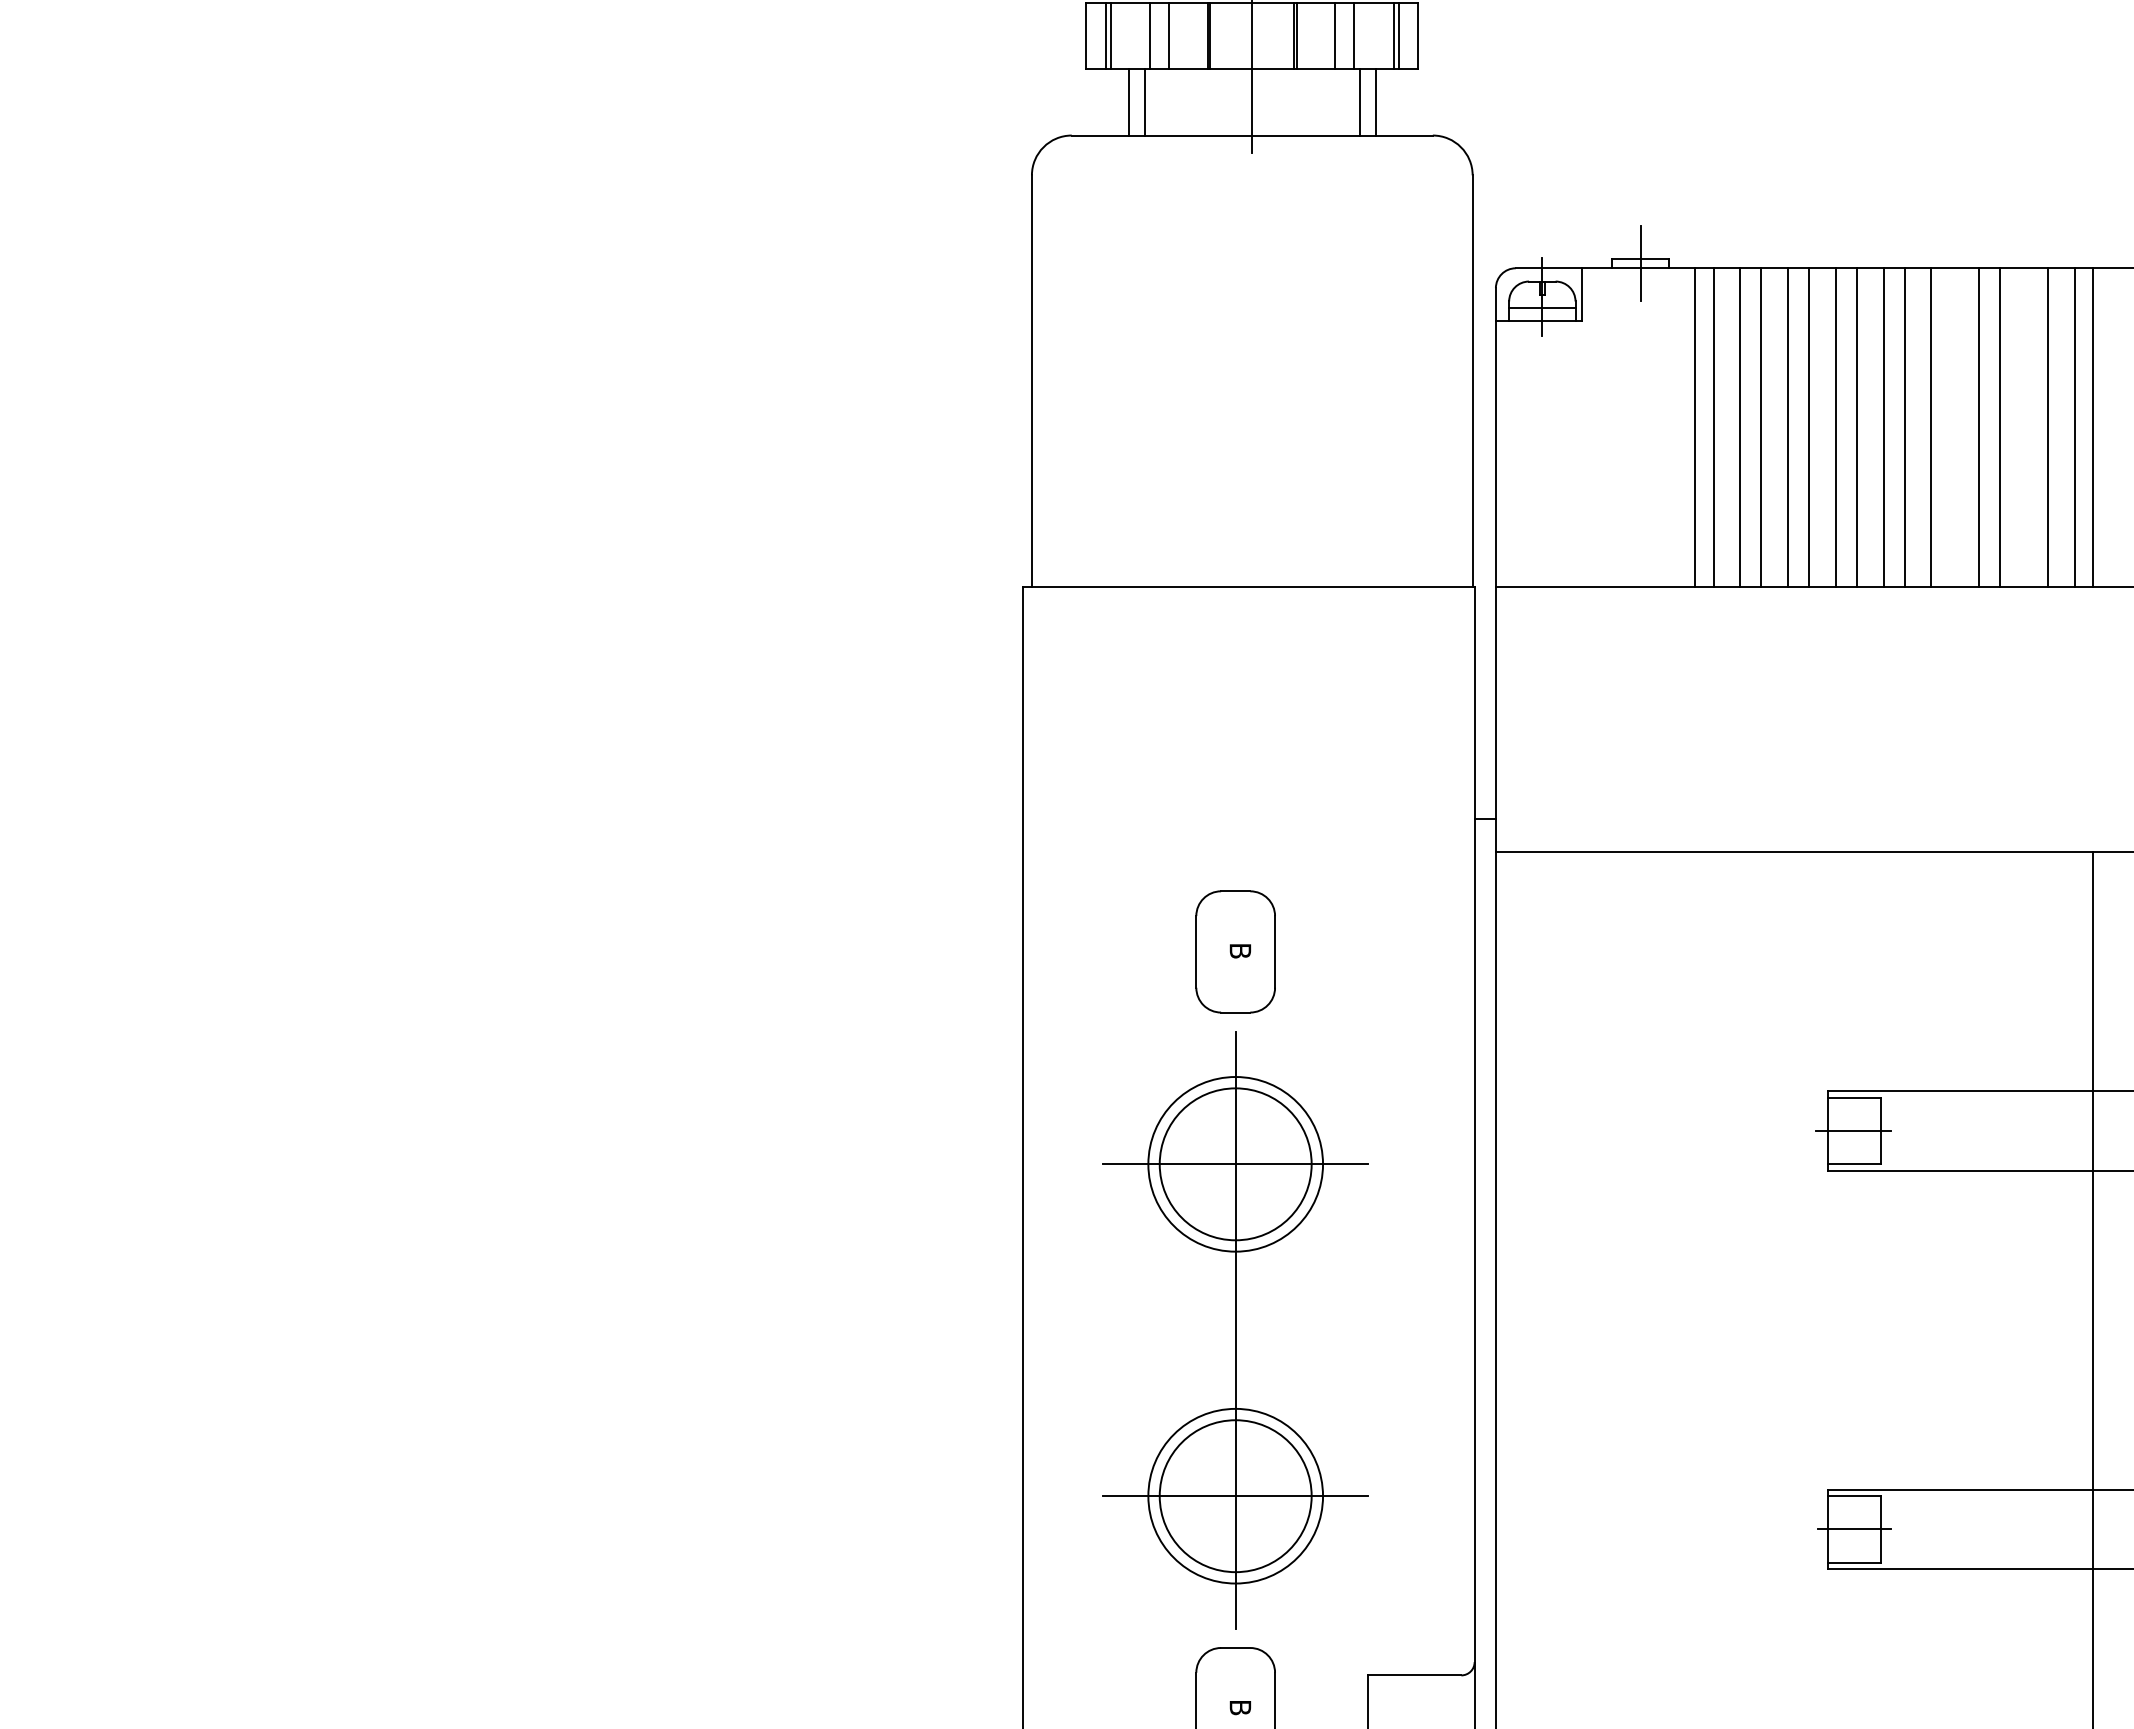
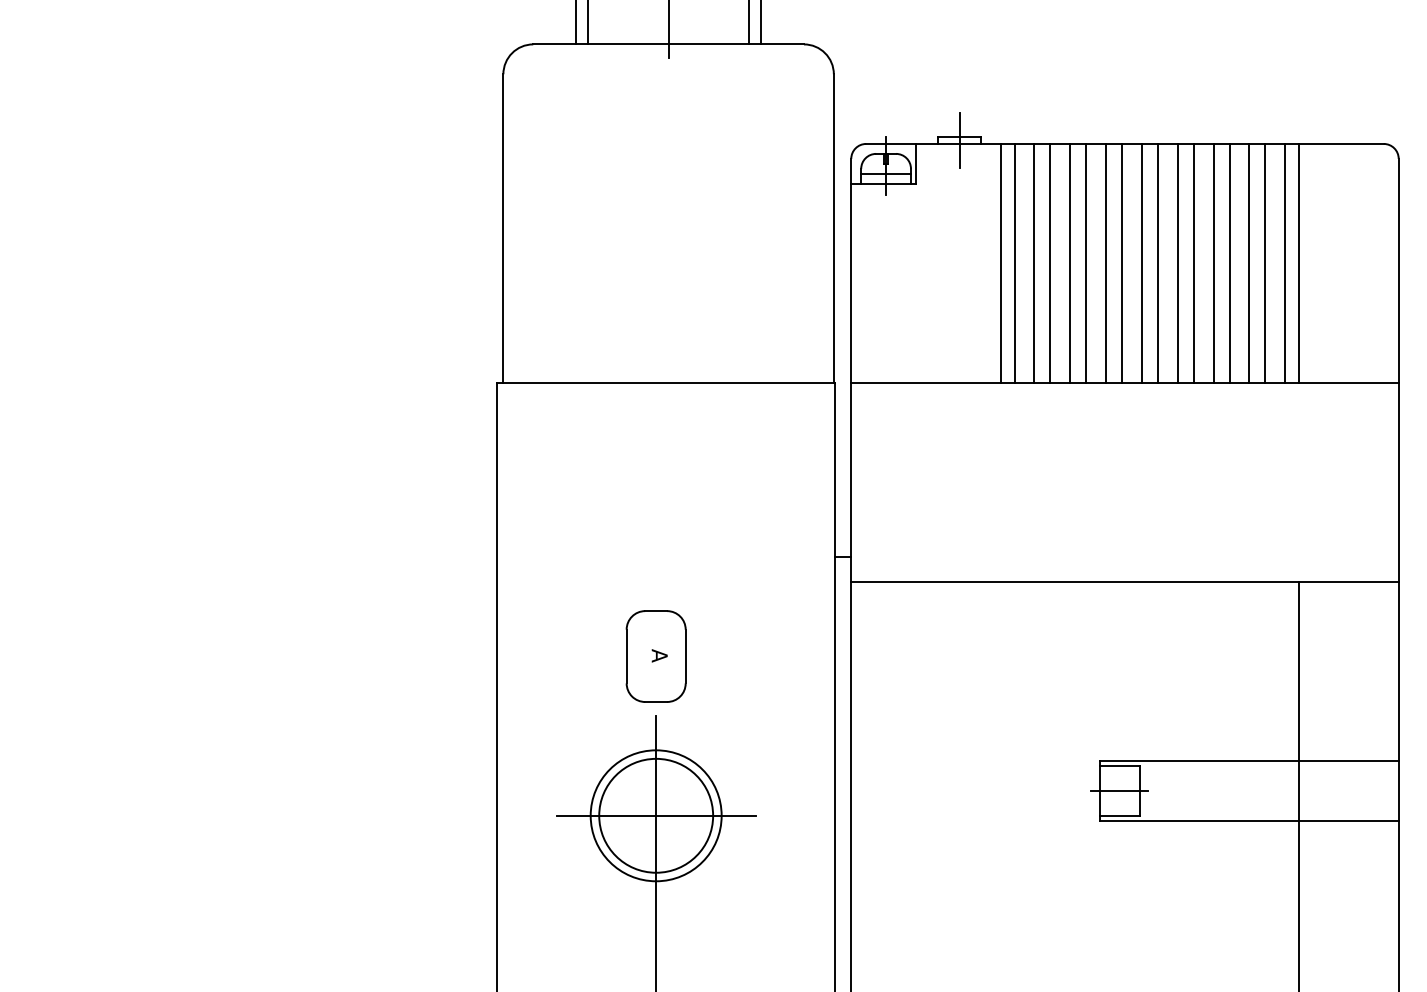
line: (1952, 427) -> (1193, 263), added
line: (2026, 427) -> (1249, 263), added
text: (1240, 950) -> (659, 655), B -> A

